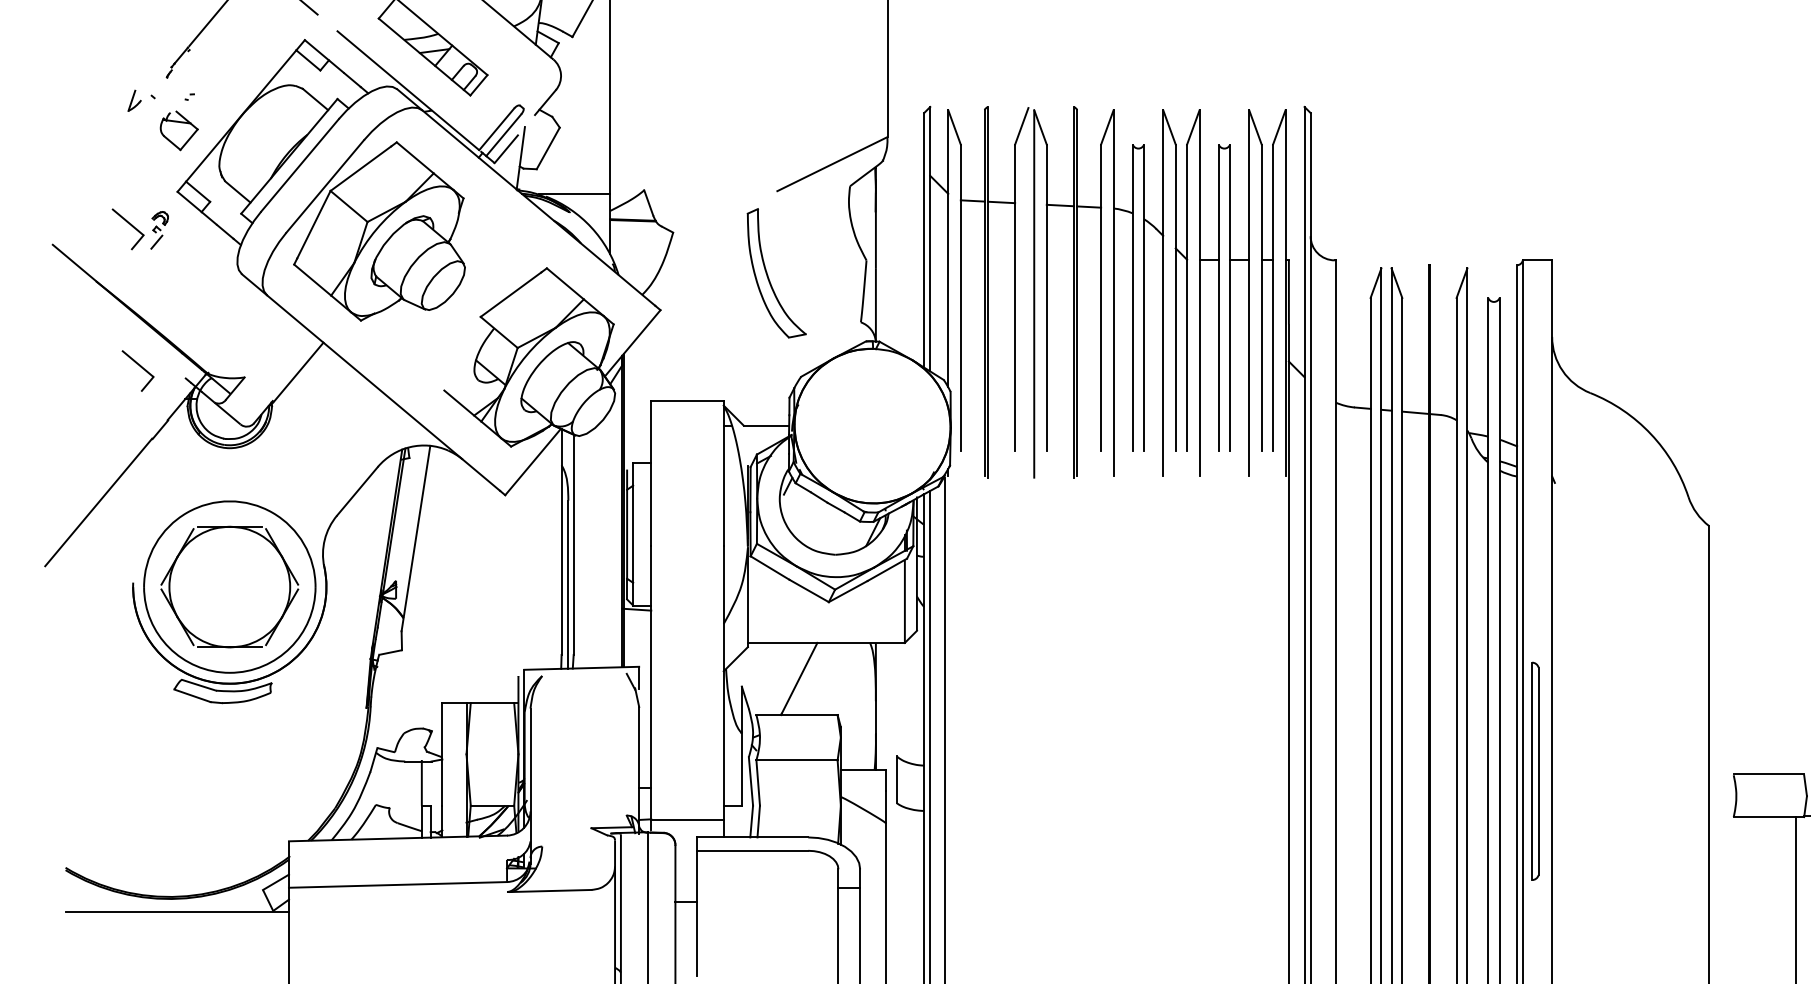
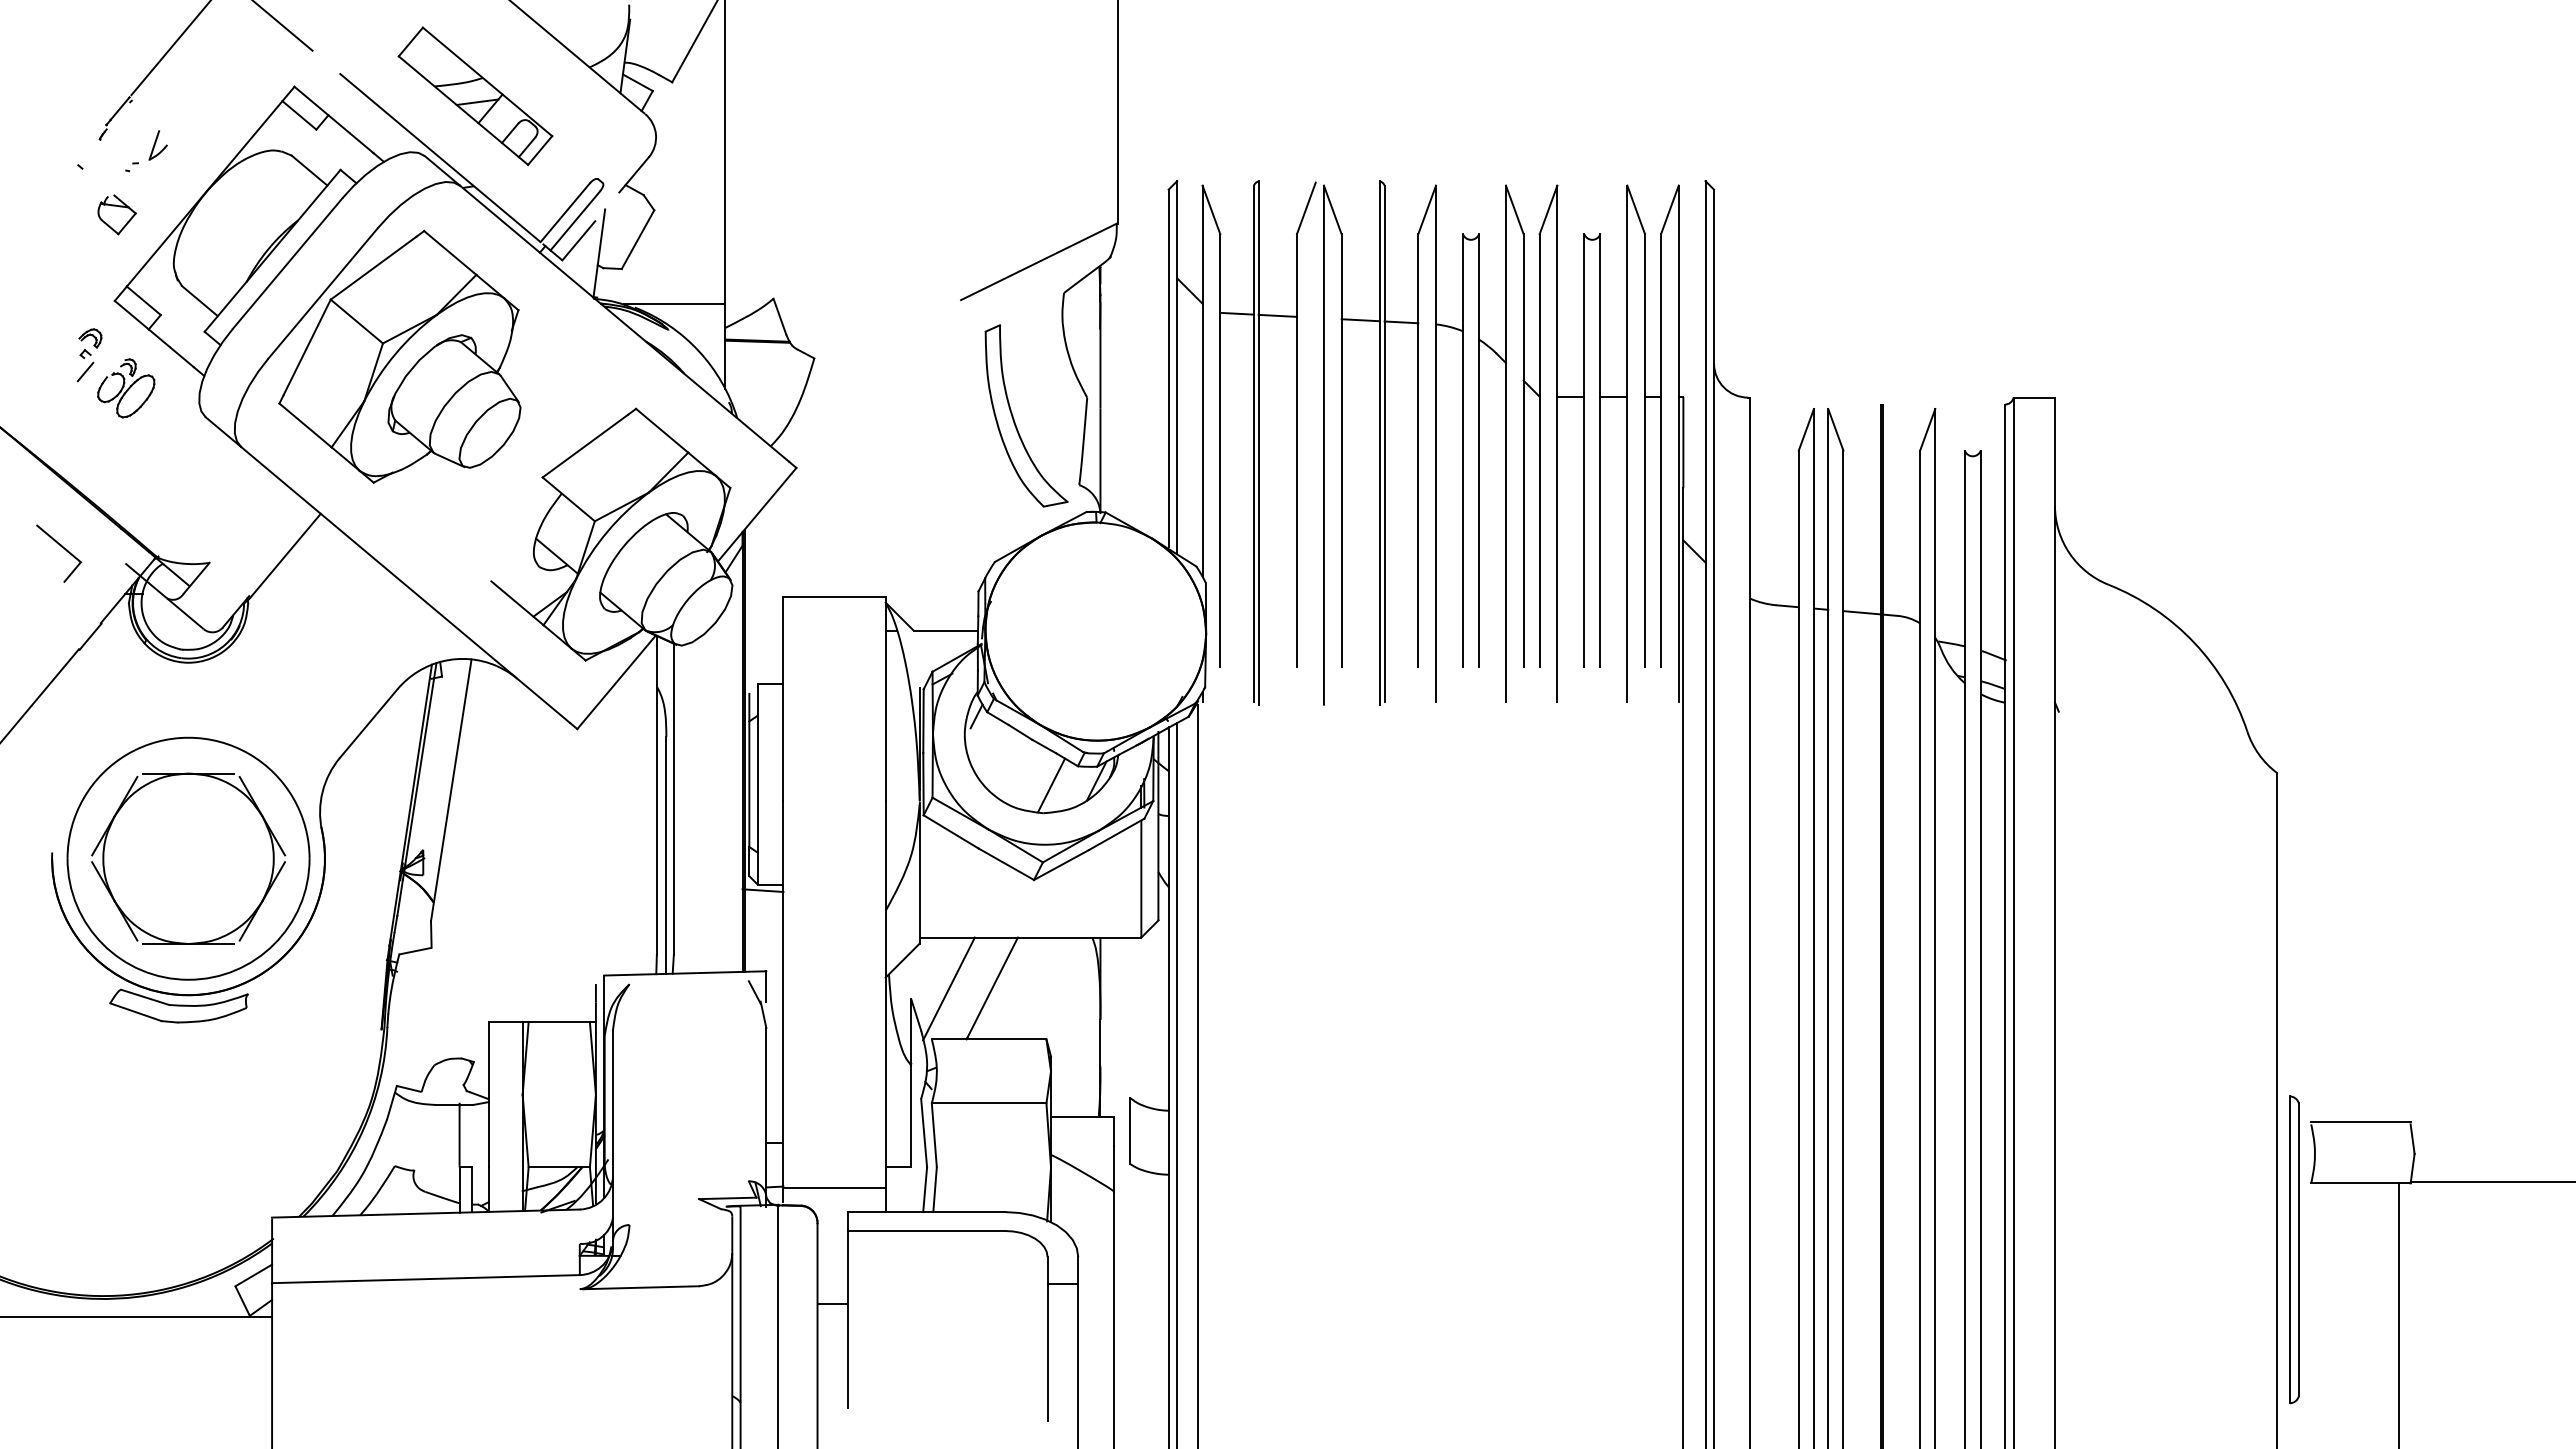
part: (134, 100) -> (157, 145), moved
part: (178, 130) -> (116, 214), size x0.71
part: (130, 225) -> (48, 348), removed
part: (185, 253) -> (126, 388), added
part: (768, 275) -> (1014, 418), moved
line: (841, 535) -> (1051, 785), added
line: (768, 679) -> (948, 988), added
part: (1535, 771) -> (2294, 1249), moved

